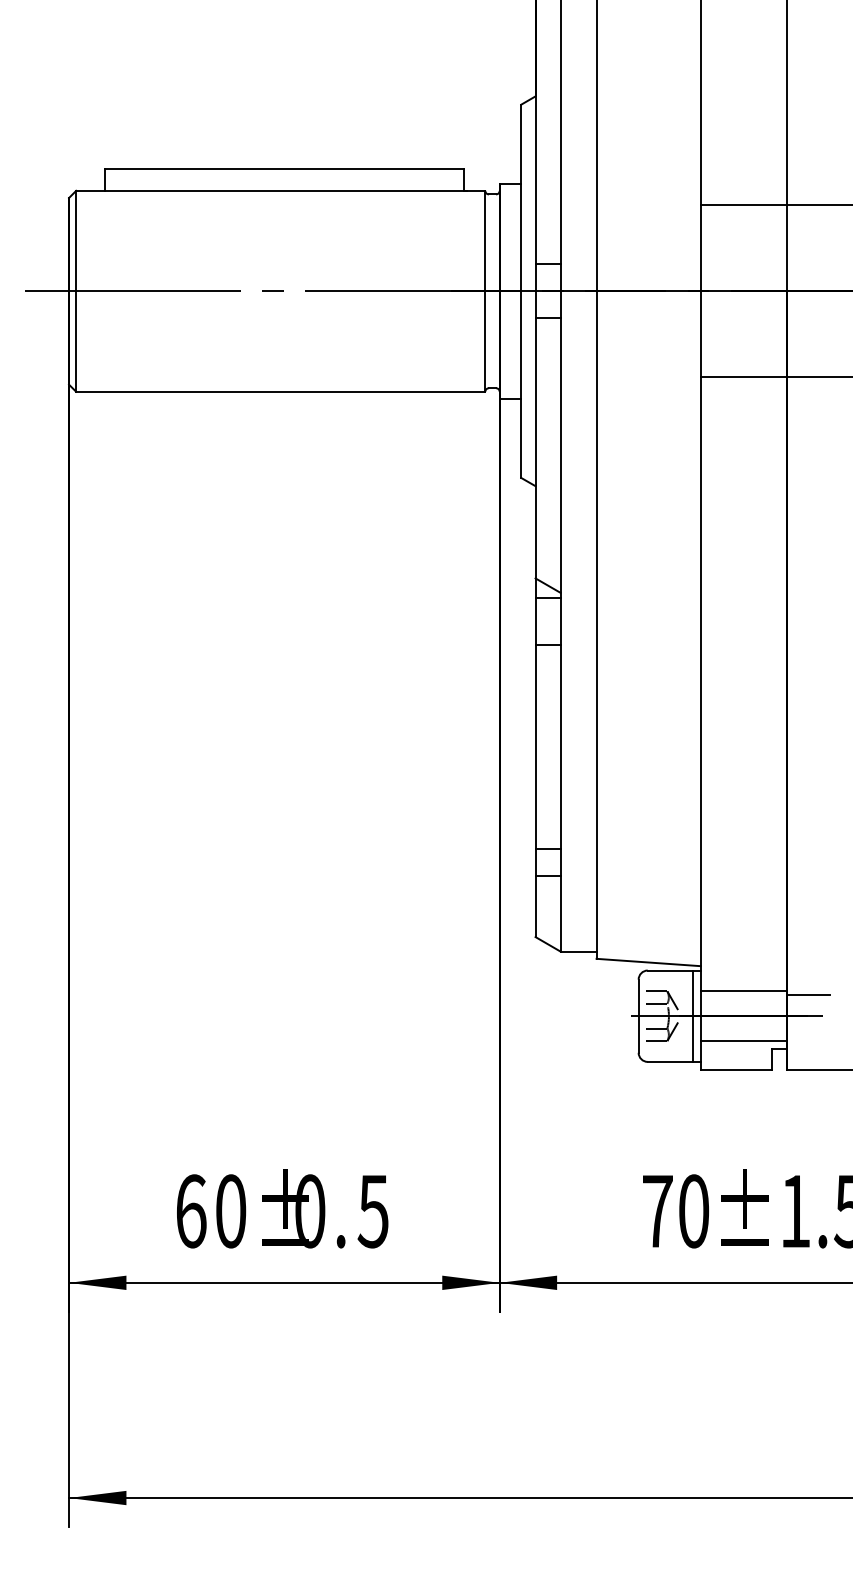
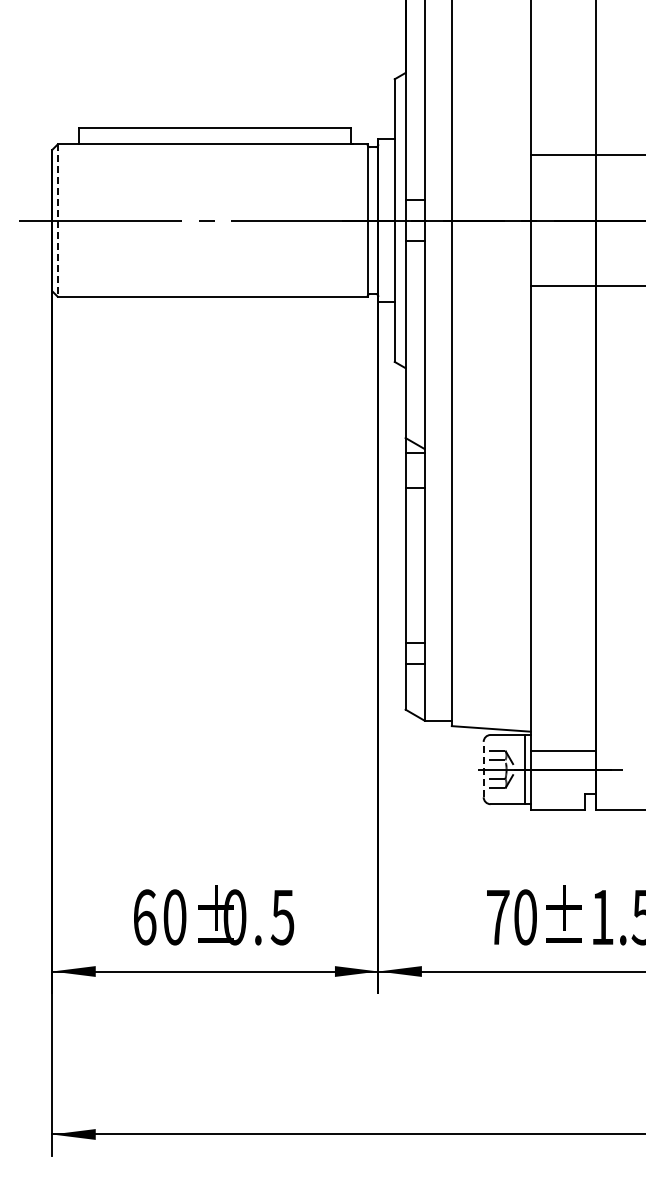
line: (75, 292) -> (57, 221), solid -> dashed
line: (807, 994) -> (611, 753), removed
line: (638, 1016) -> (483, 769), solid -> dashed
line: (742, 1041) -> (562, 788), removed

